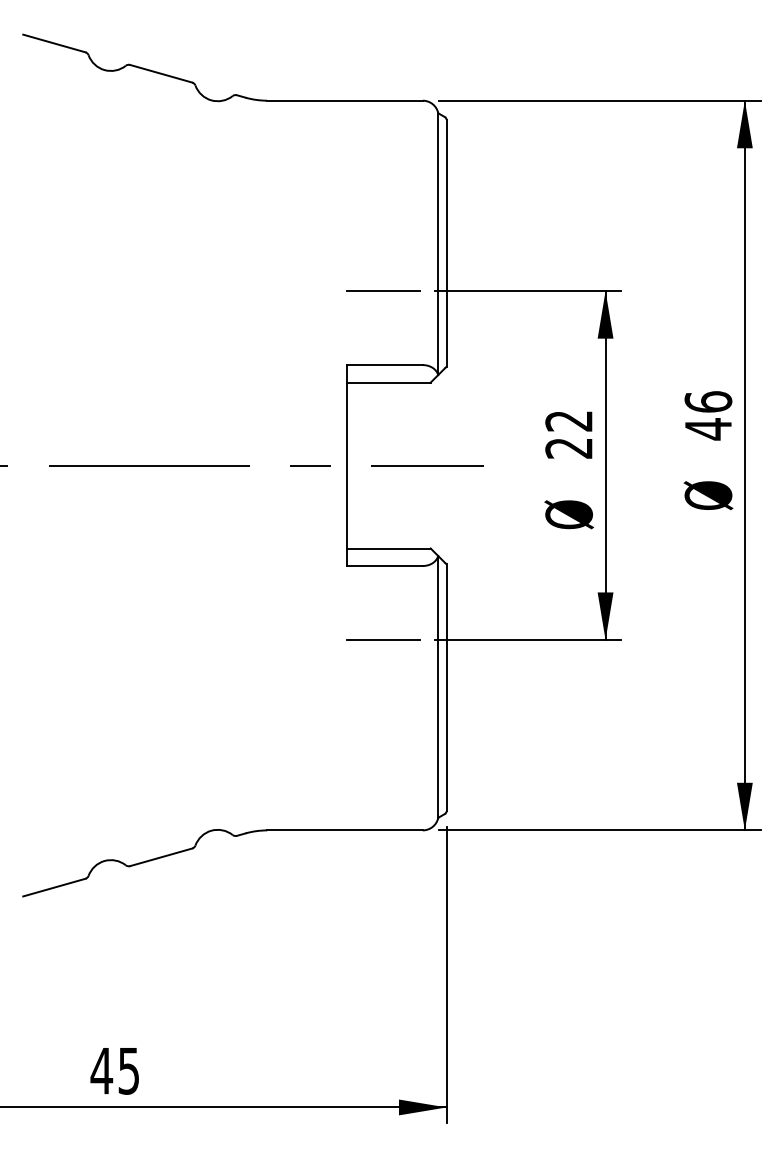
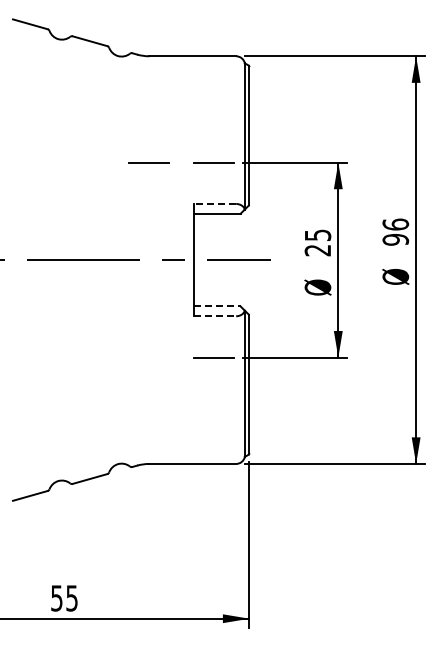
line: (265, 290) -> (148, 162), added
line: (383, 364) -> (214, 203), solid -> dashed
text: (568, 421) -> (317, 235), 22 -> 25
text: (707, 428) -> (395, 239), 46 -> 96
line: (389, 548) -> (217, 306), solid -> dashed
line: (385, 566) -> (215, 316), solid -> dashed
text: (101, 1071) -> (56, 598), 45 -> 55

